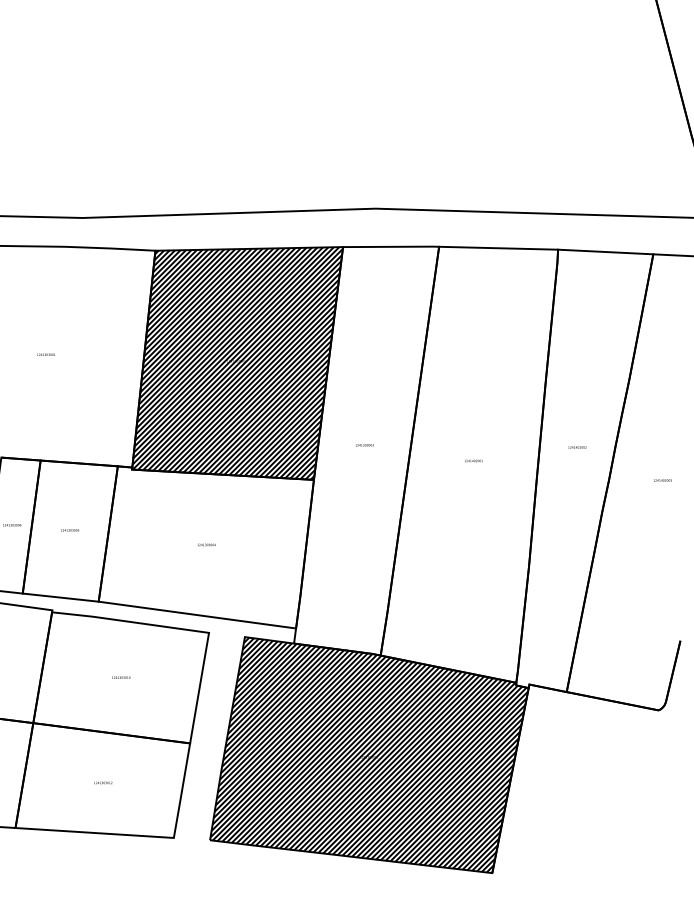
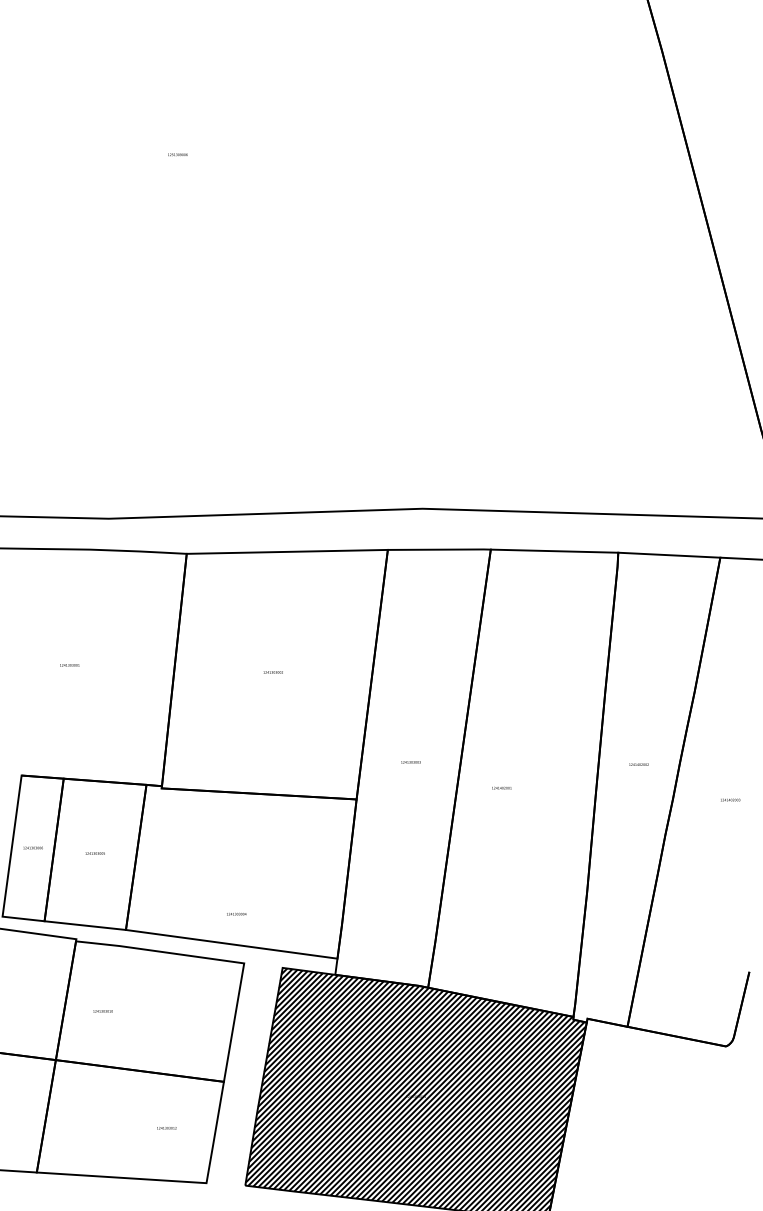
hatch: (237, 363) -> (274, 674), removed
text: (473, 460) -> (501, 787), moved
text: (206, 545) -> (236, 914), moved
text: (120, 677) -> (102, 1011), moved
text: (102, 783) -> (166, 1128), moved

